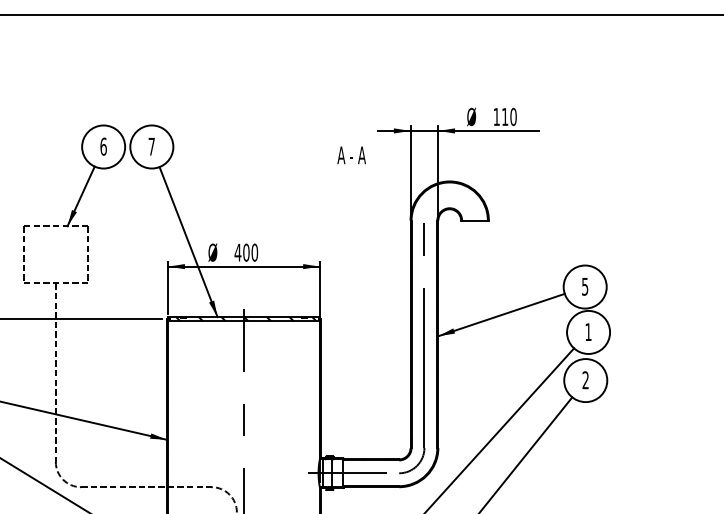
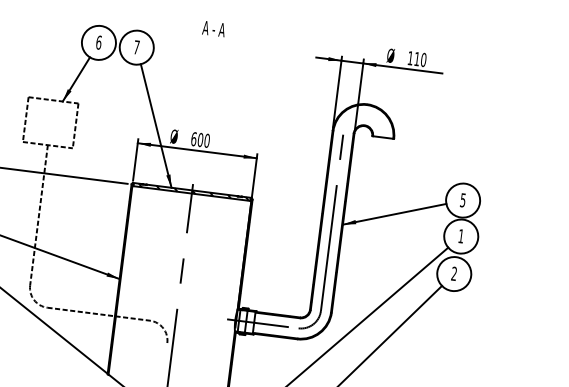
text: (351, 155) -> (213, 29), moved
text: (237, 252) -> (193, 138), 400 -> 600

